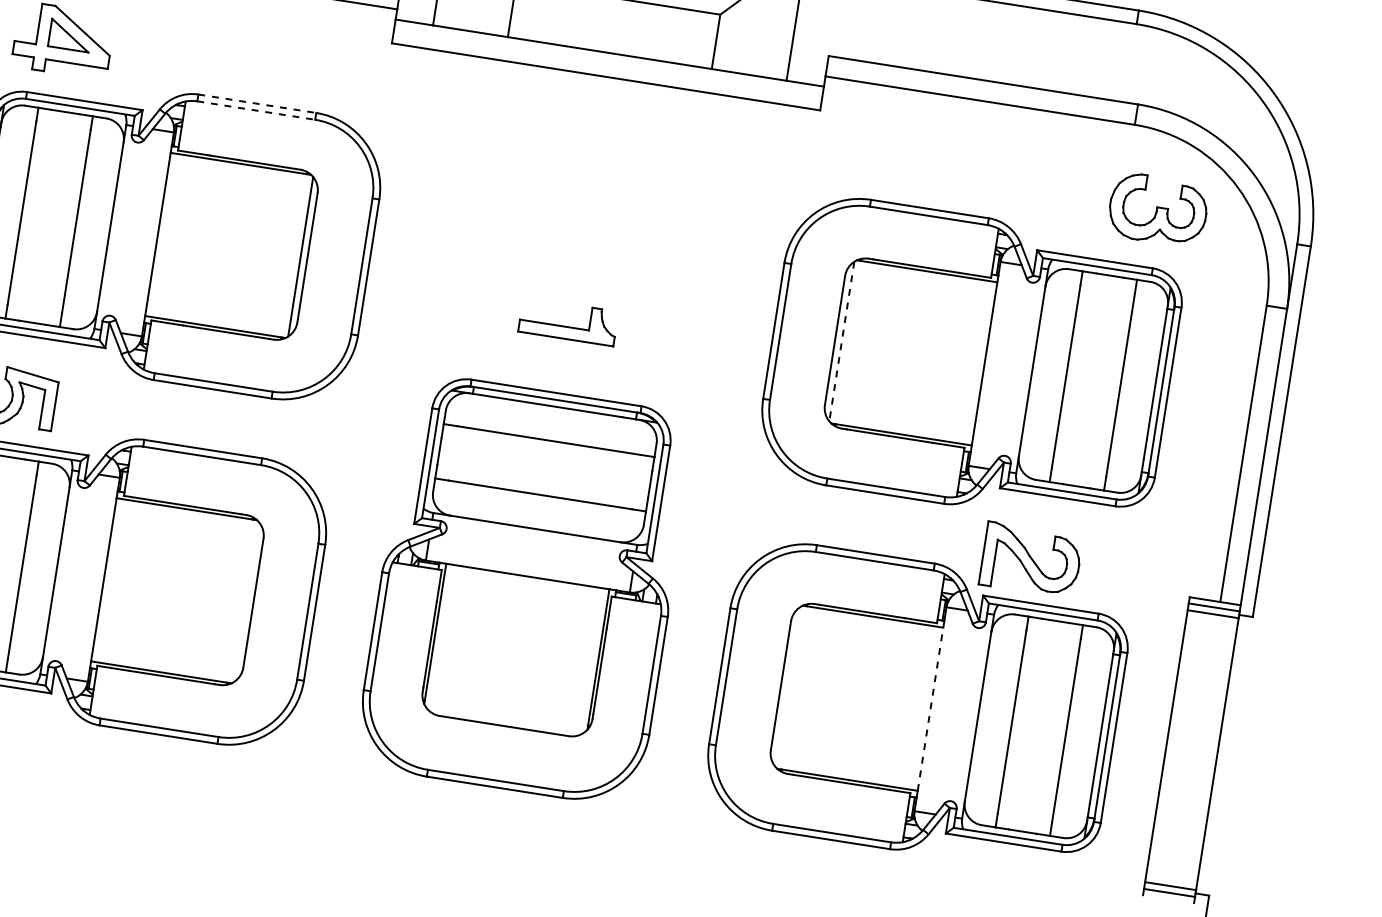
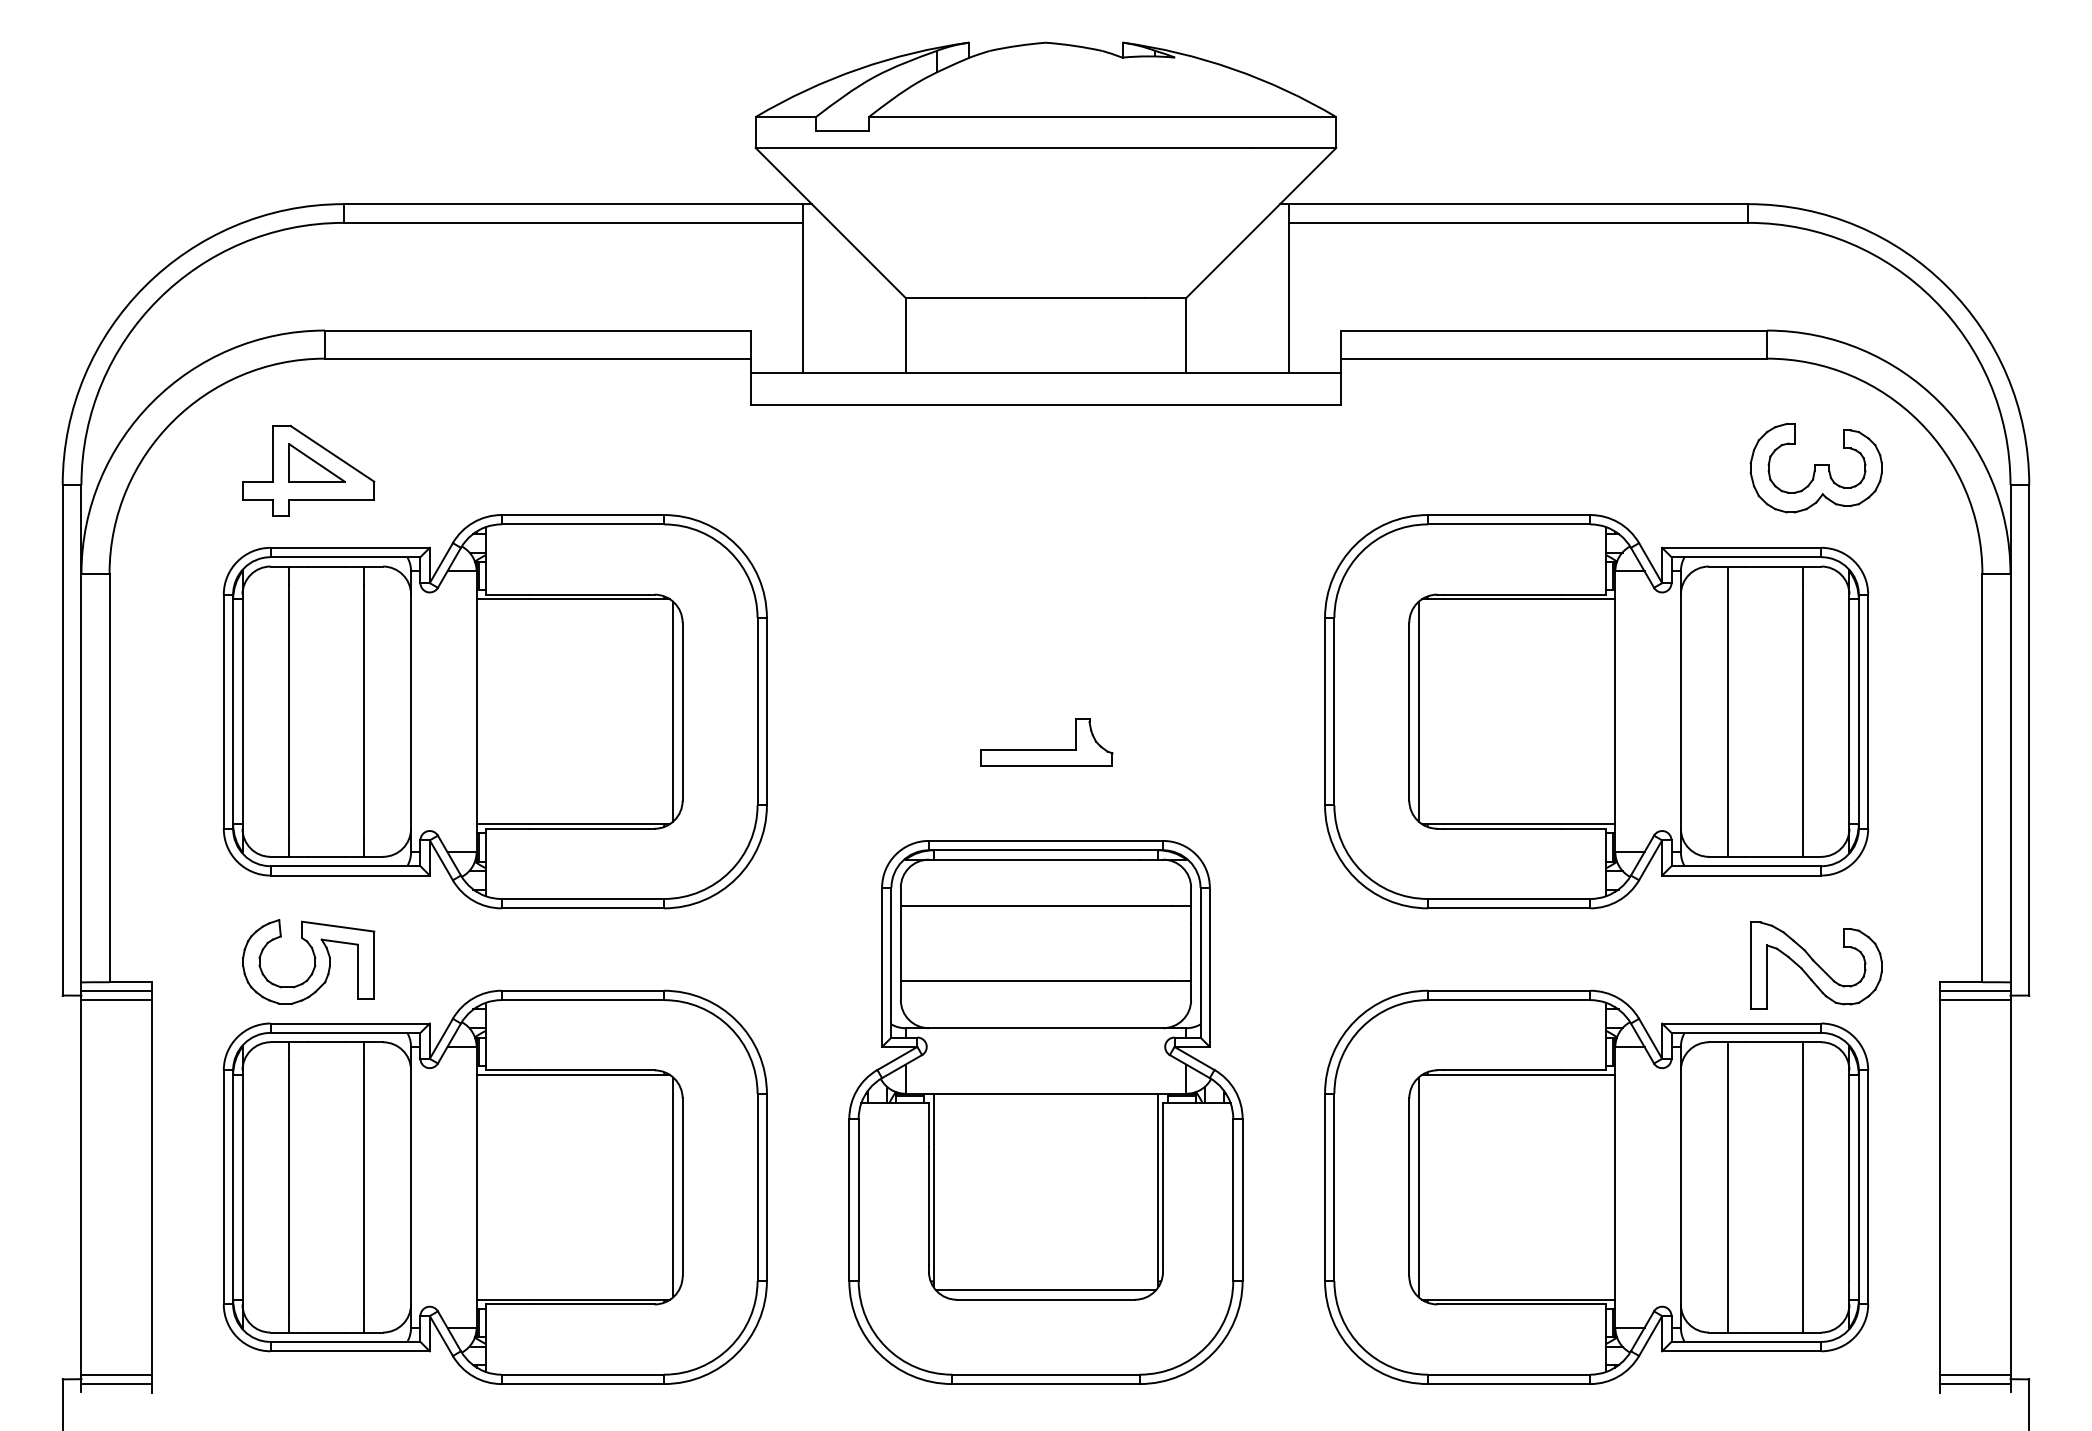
line: (257, 104) -> (583, 515), dashed -> solid
line: (256, 110) -> (583, 524), dashed -> solid
line: (841, 341) -> (1418, 711), dashed -> solid
part: (1031, 559) -> (1816, 965), moved
line: (246, 602) -> (673, 1187), added
line: (787, 686) -> (1418, 1187), added
line: (931, 705) -> (1615, 1182), dashed -> solid
line: (505, 719) -> (1045, 1290), added

